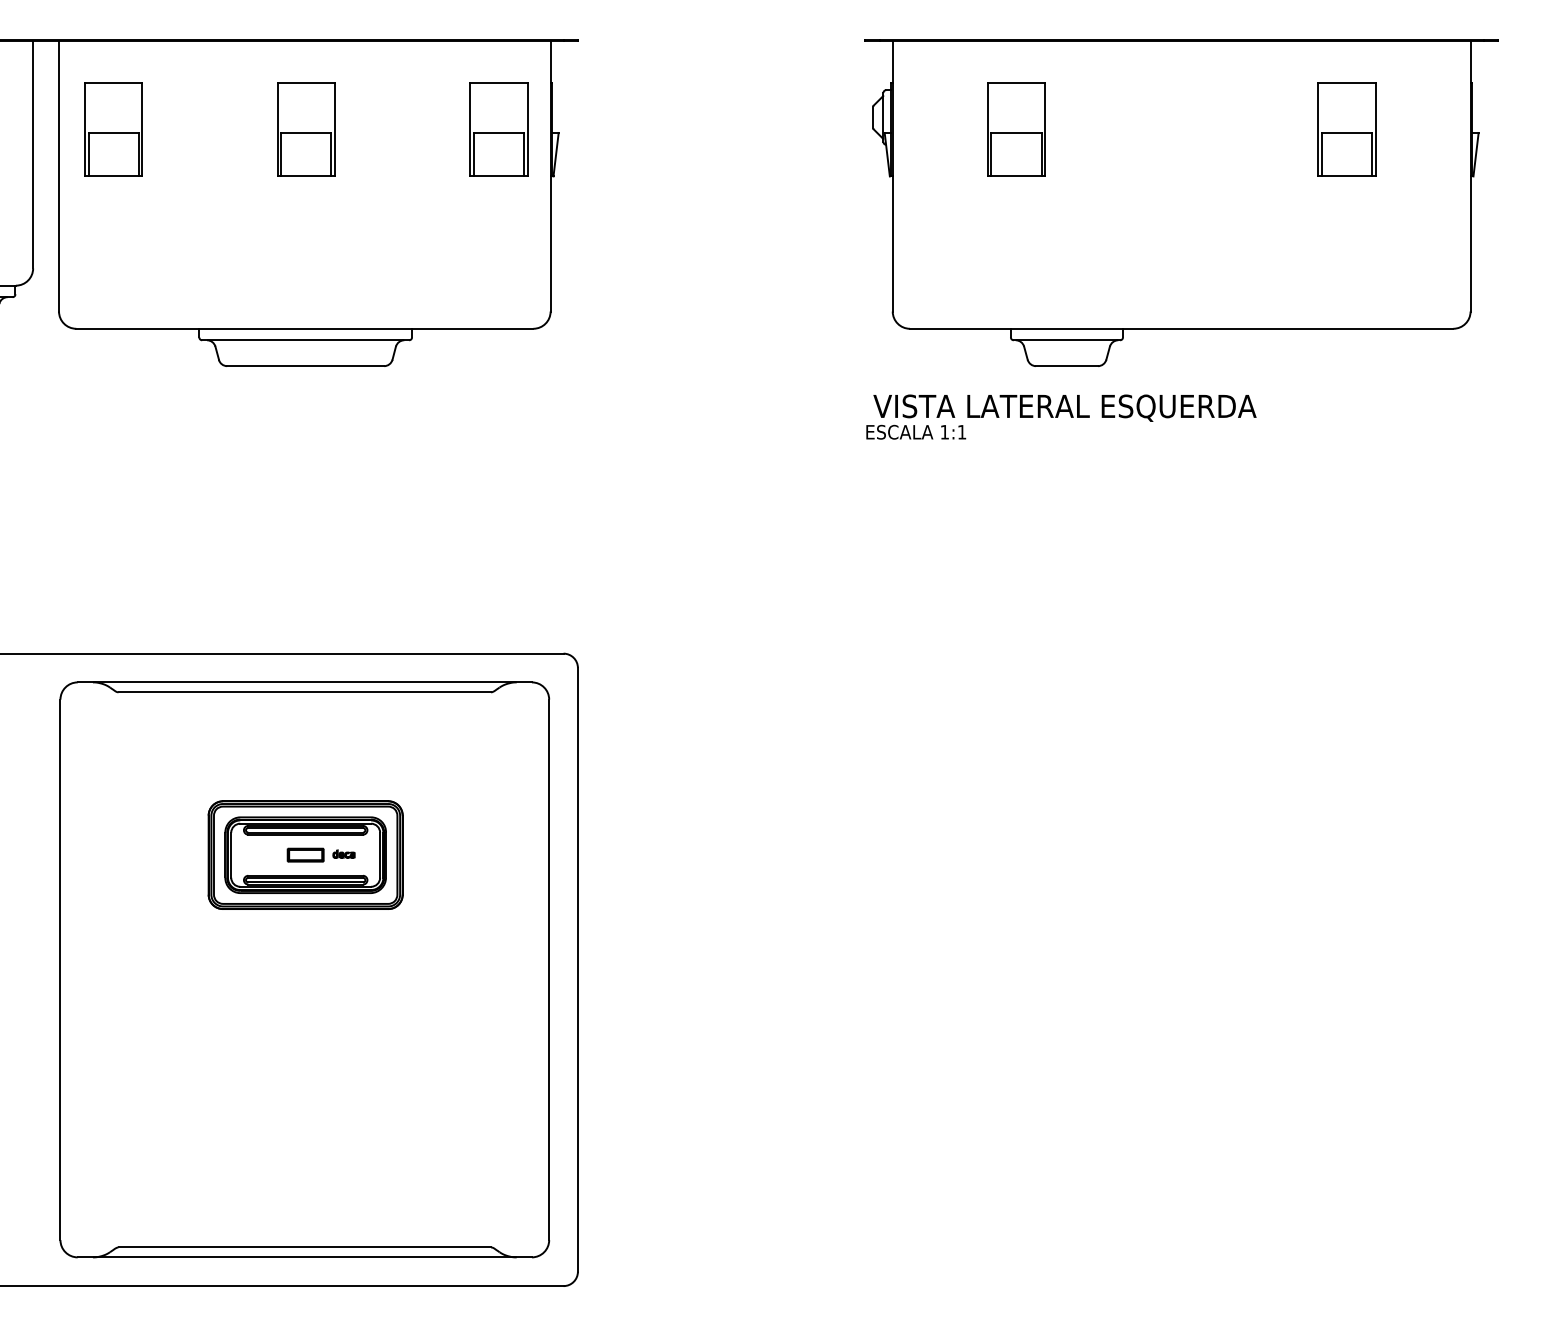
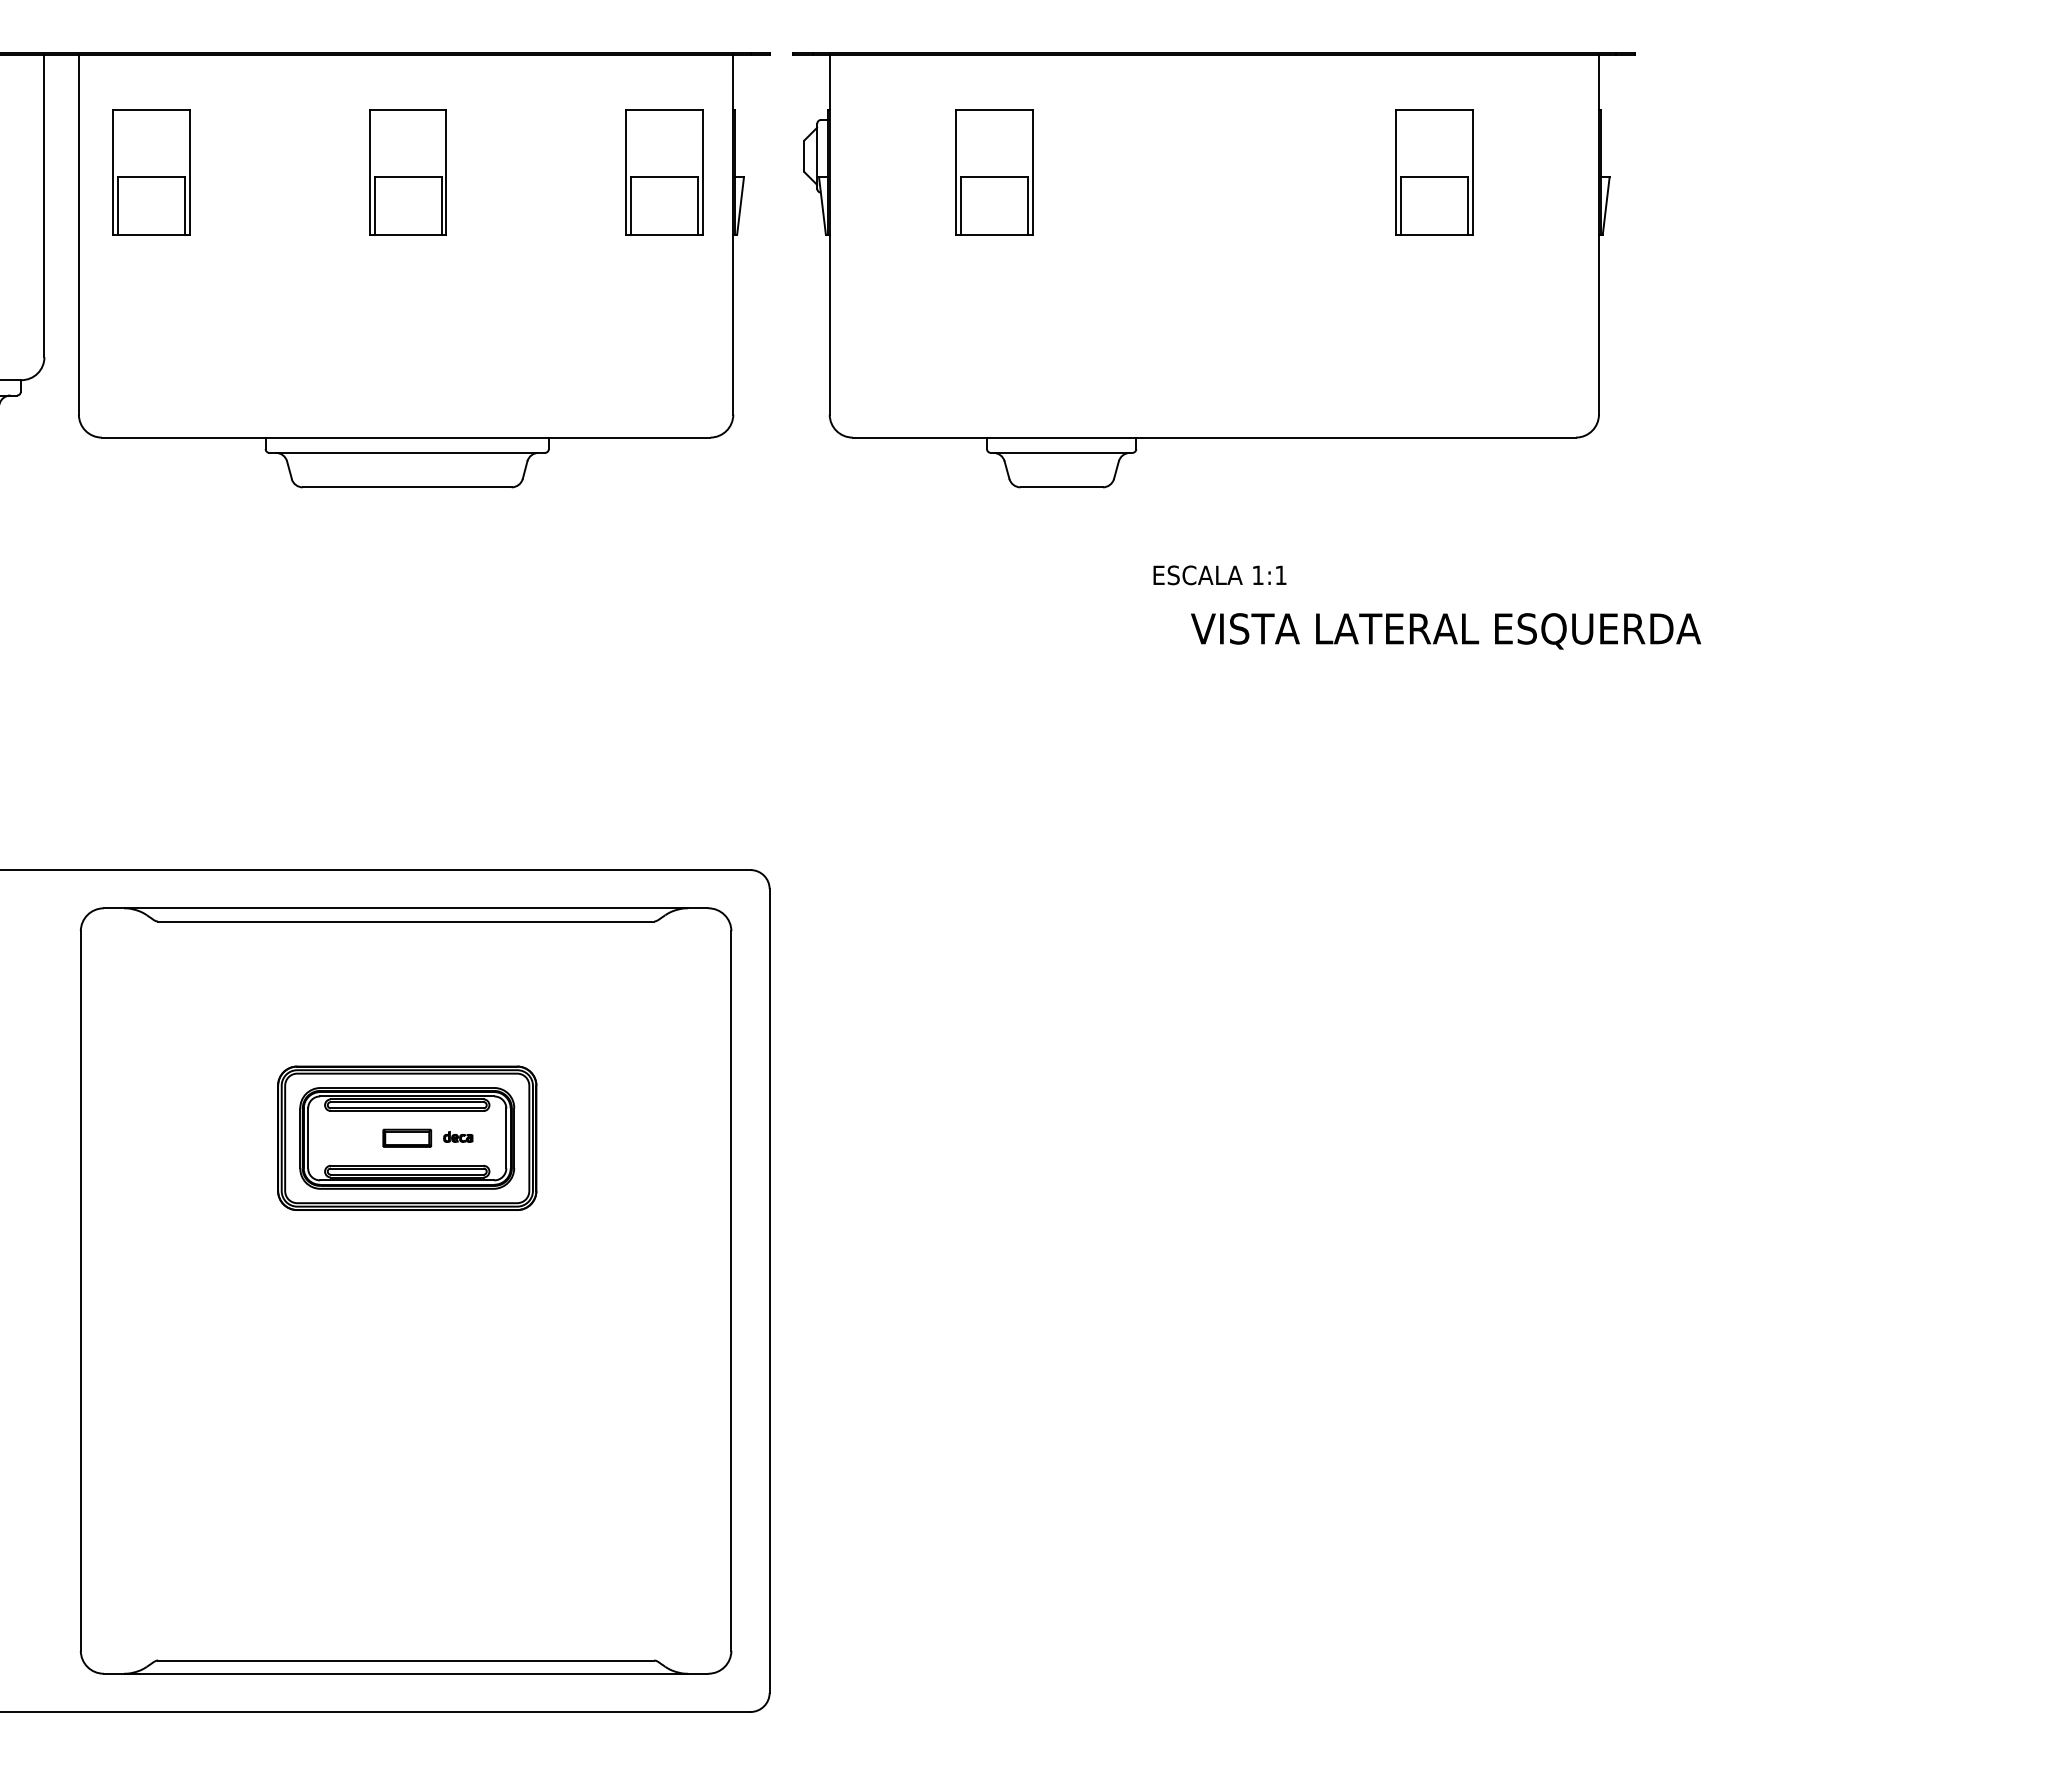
part: (1181, 203) -> (1213, 270), moved
text: (1064, 408) -> (1445, 631), moved

